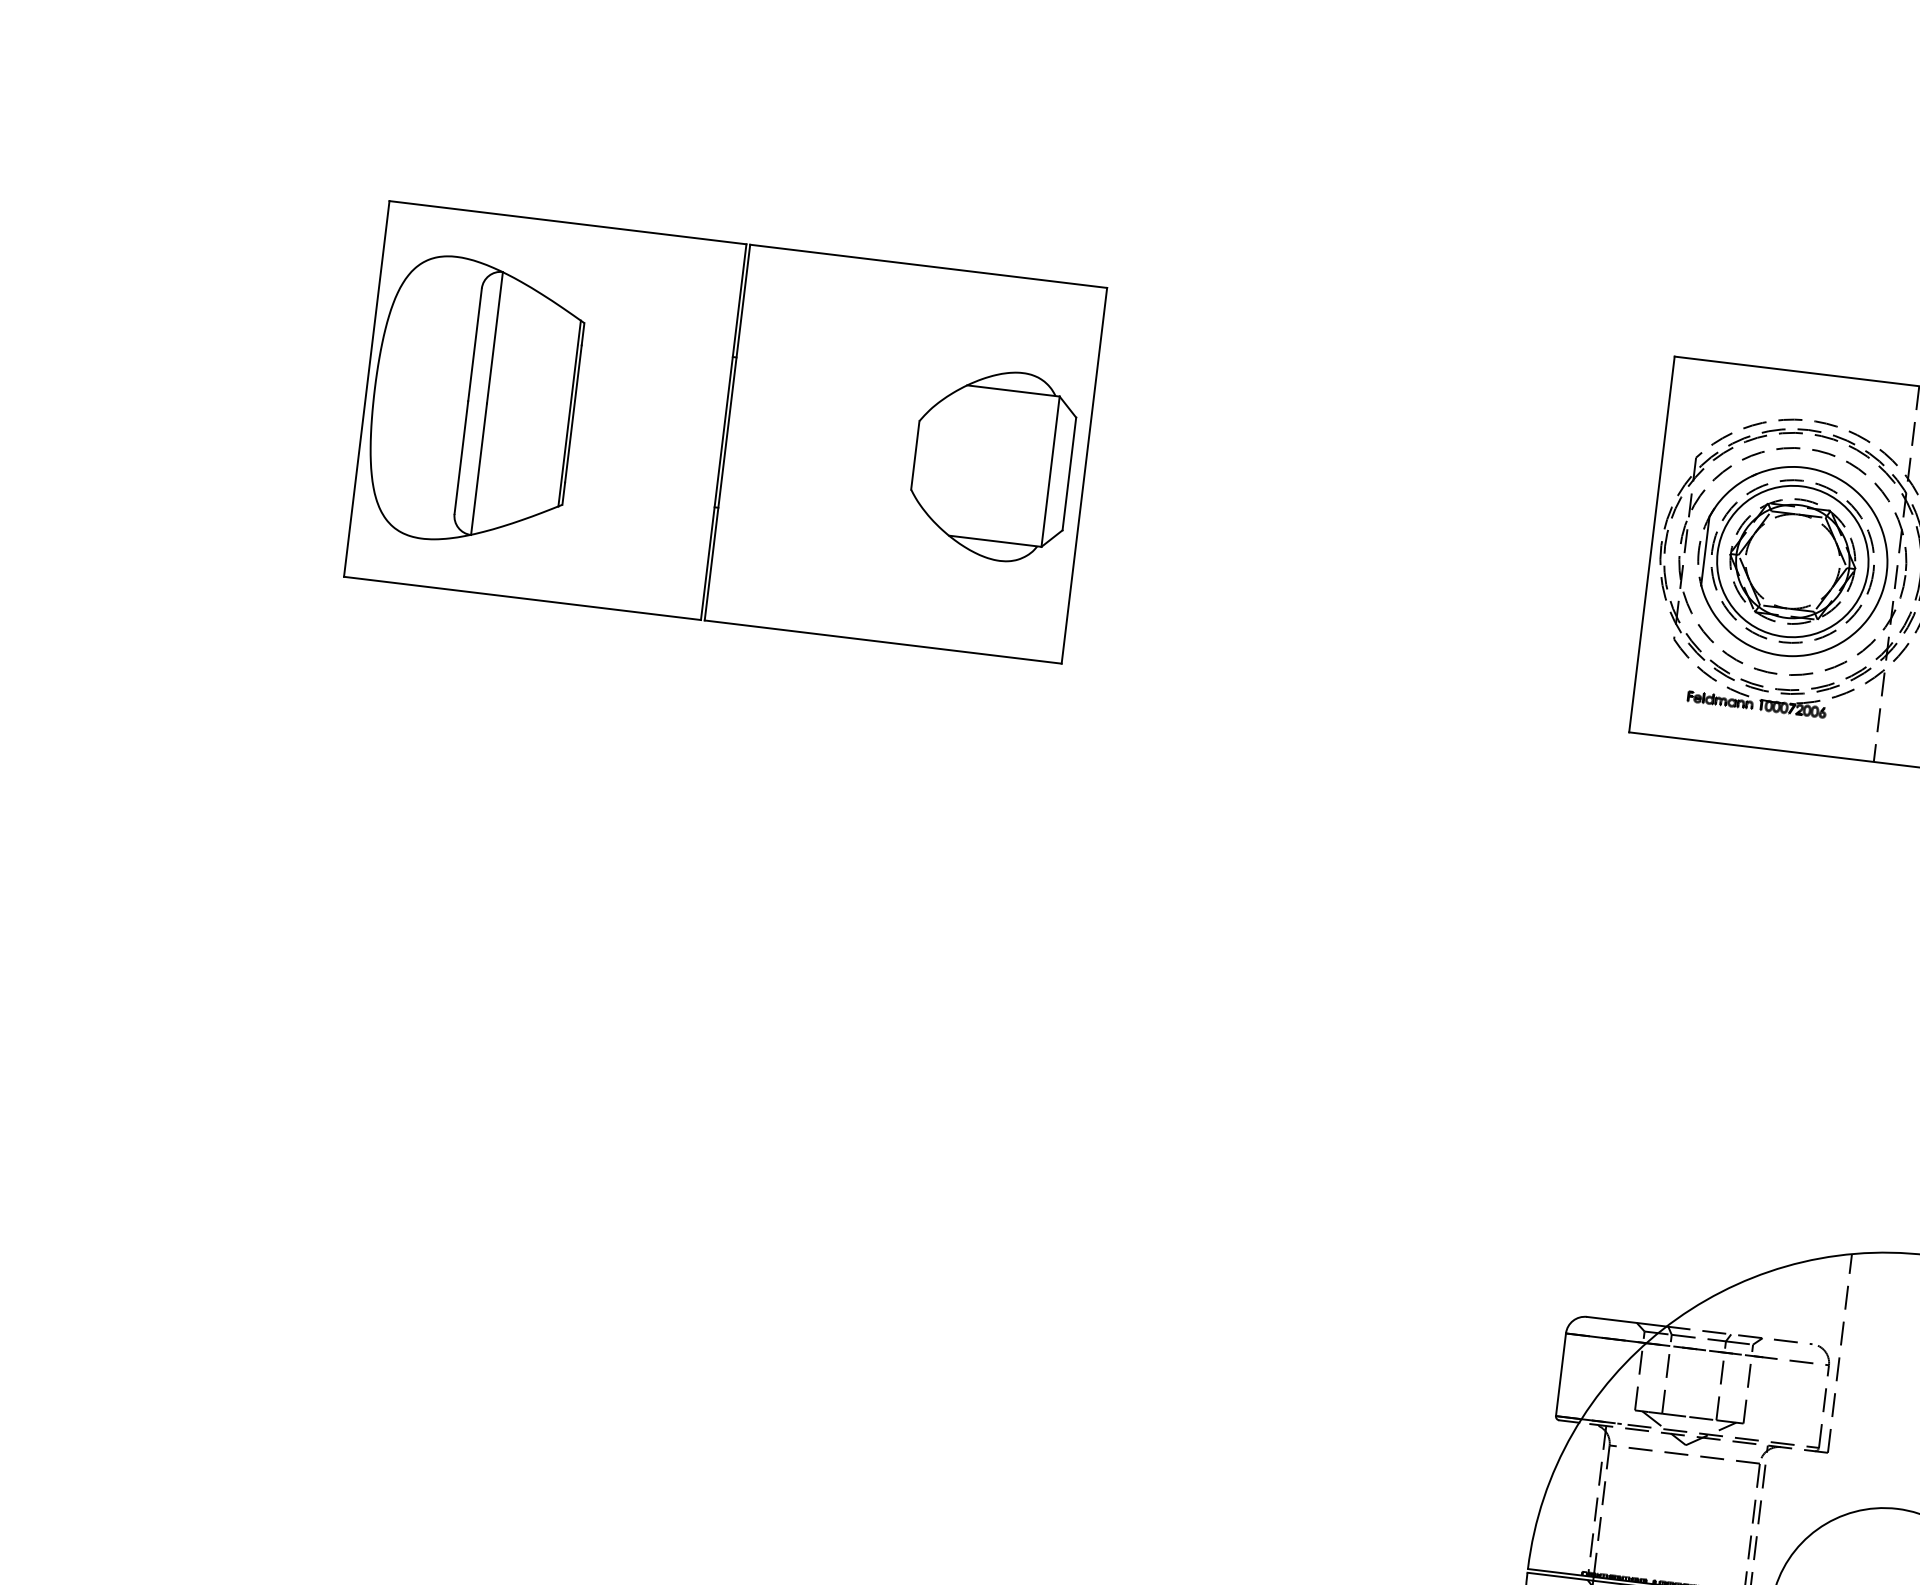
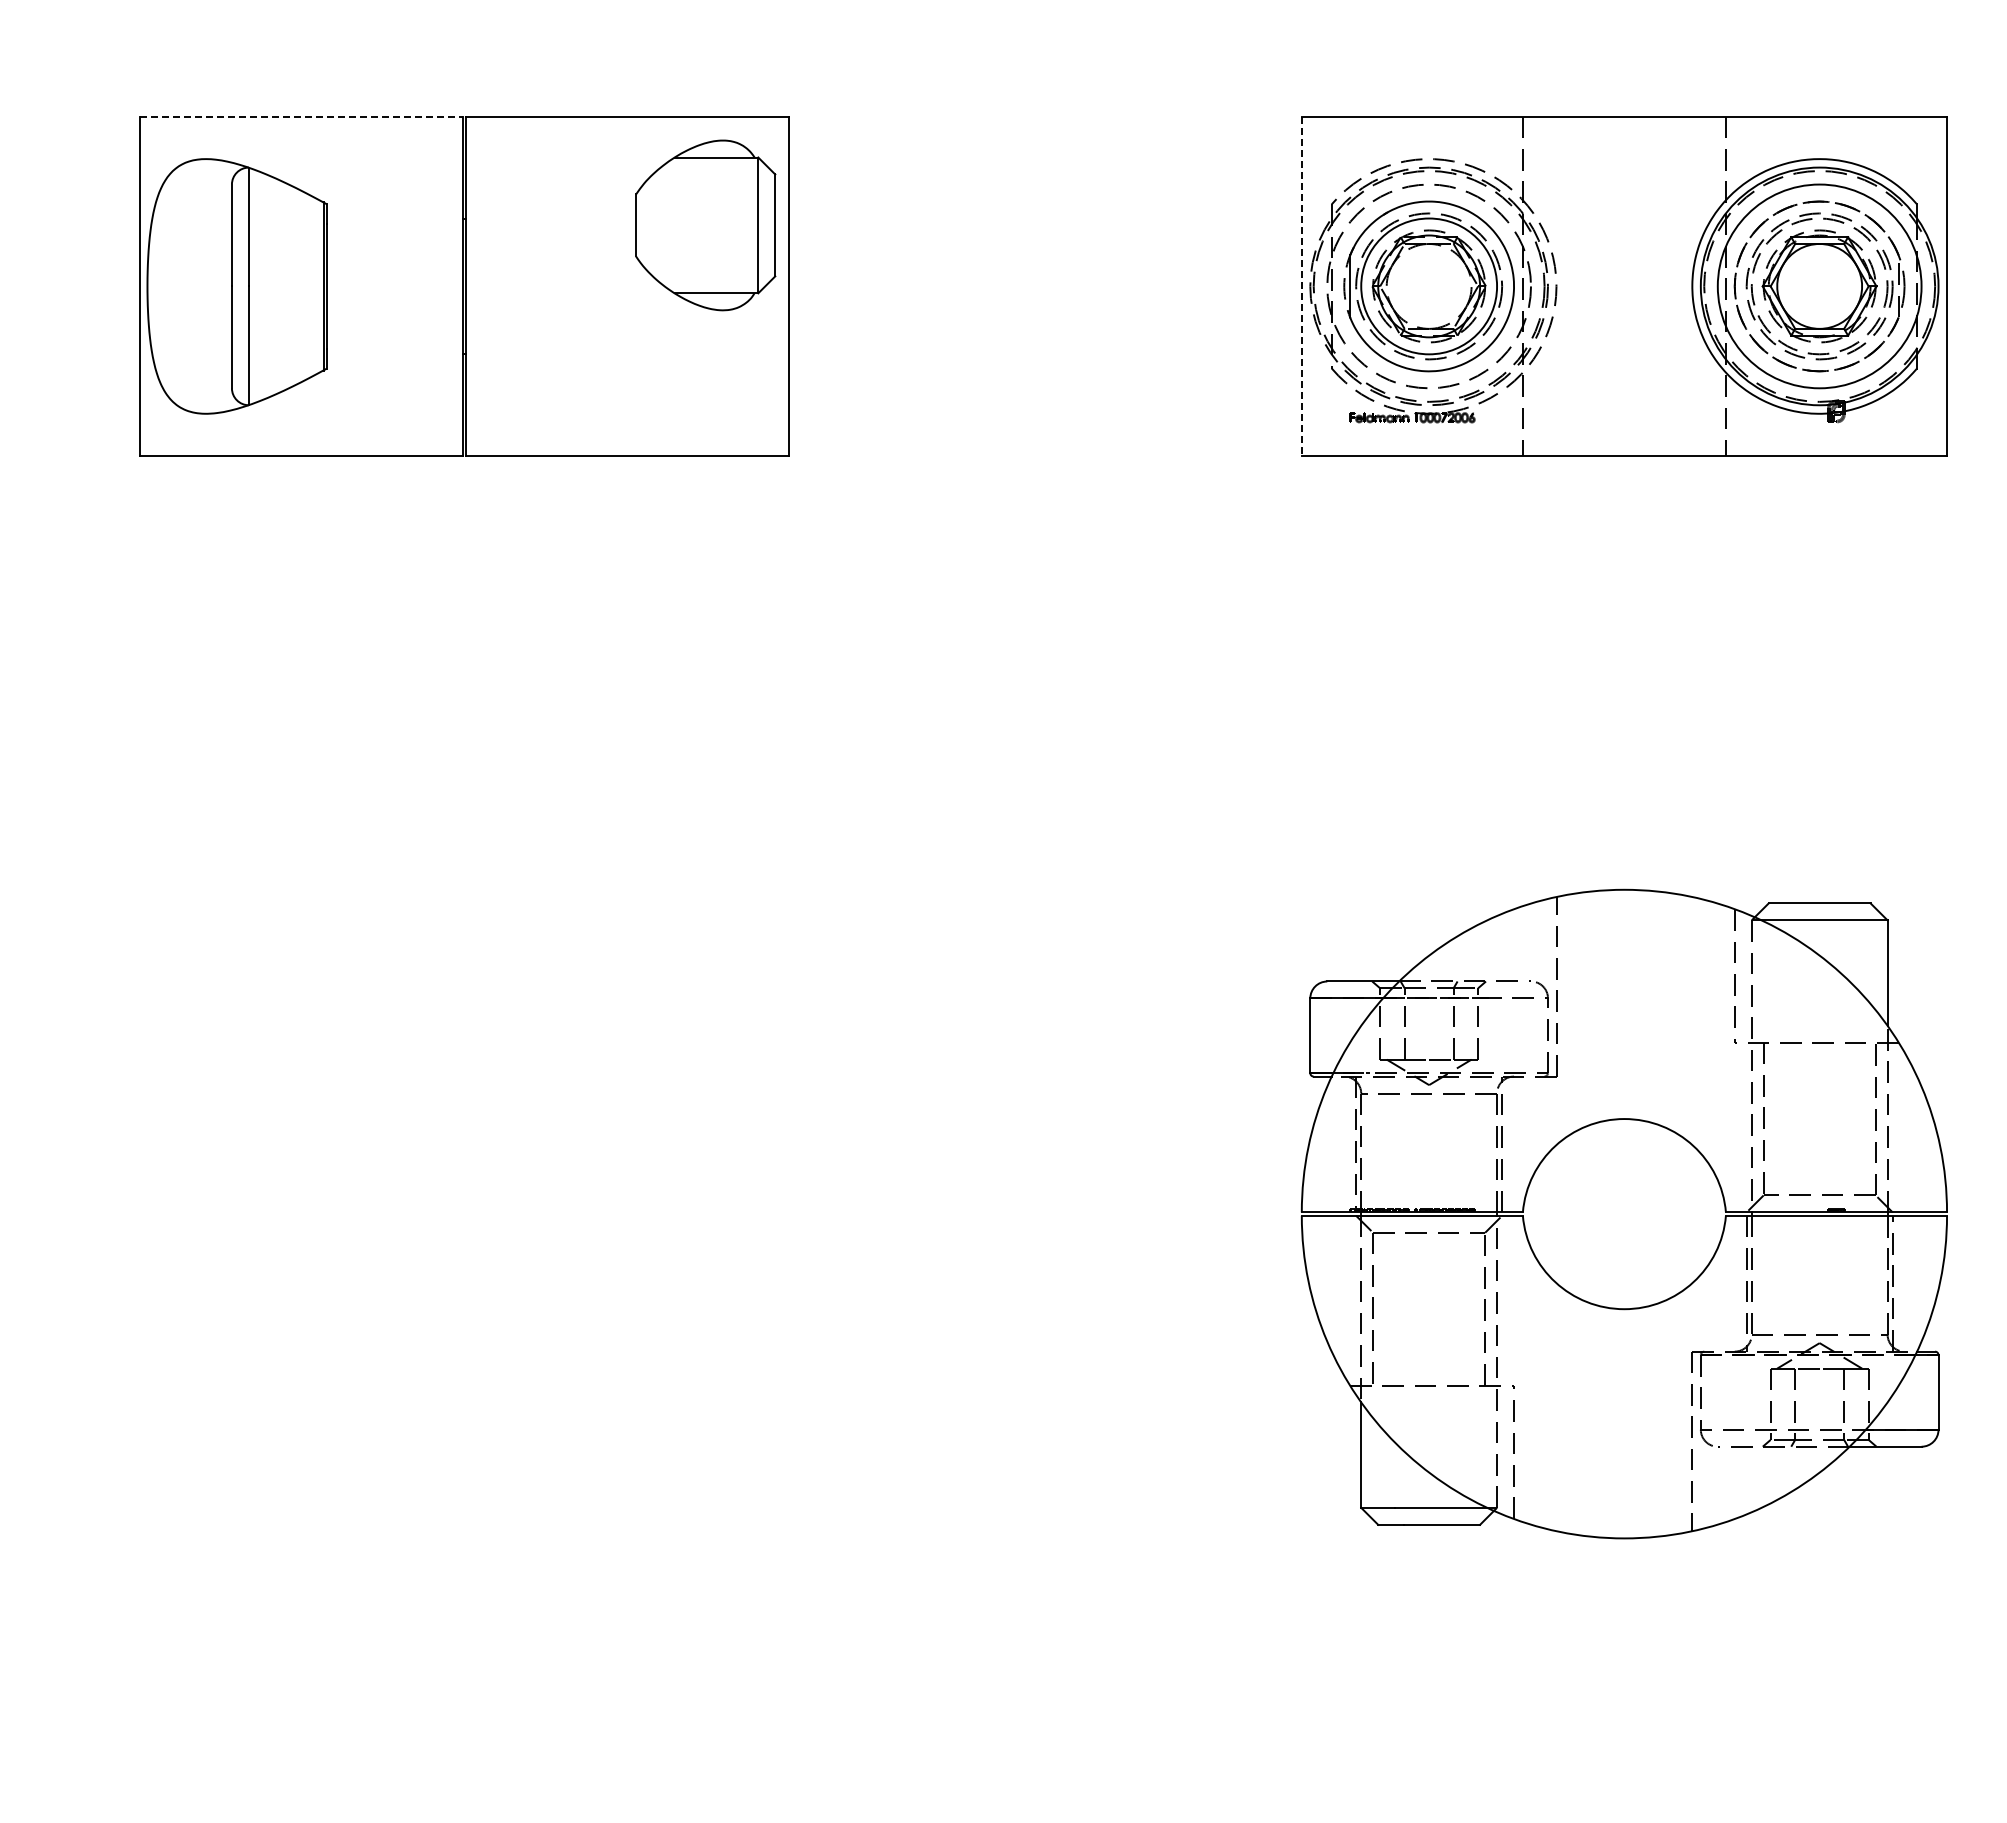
line: (569, 222) -> (302, 116), solid -> dashed
part: (992, 464) -> (705, 225), moved
line: (1651, 544) -> (1301, 286), solid -> dashed

